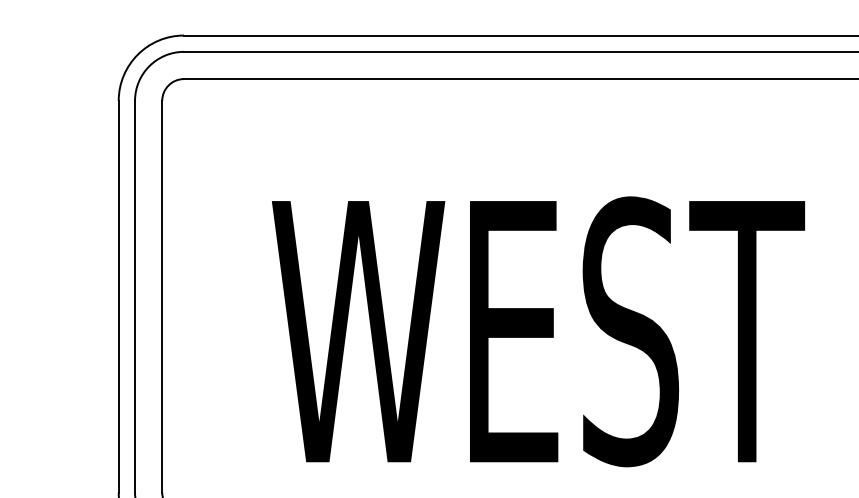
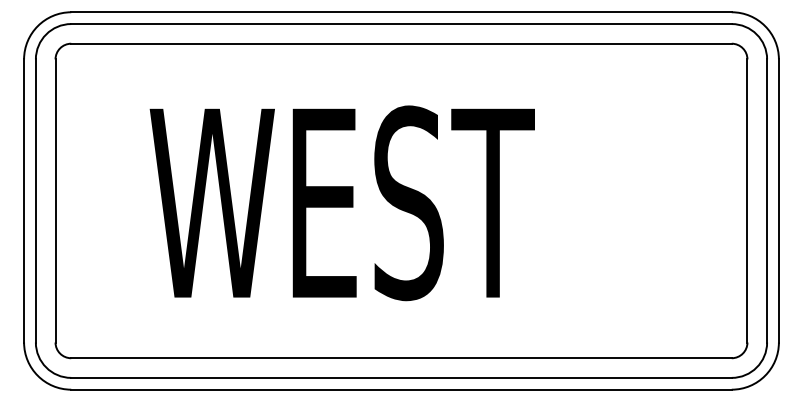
text: (537, 332) -> (341, 203), moved

